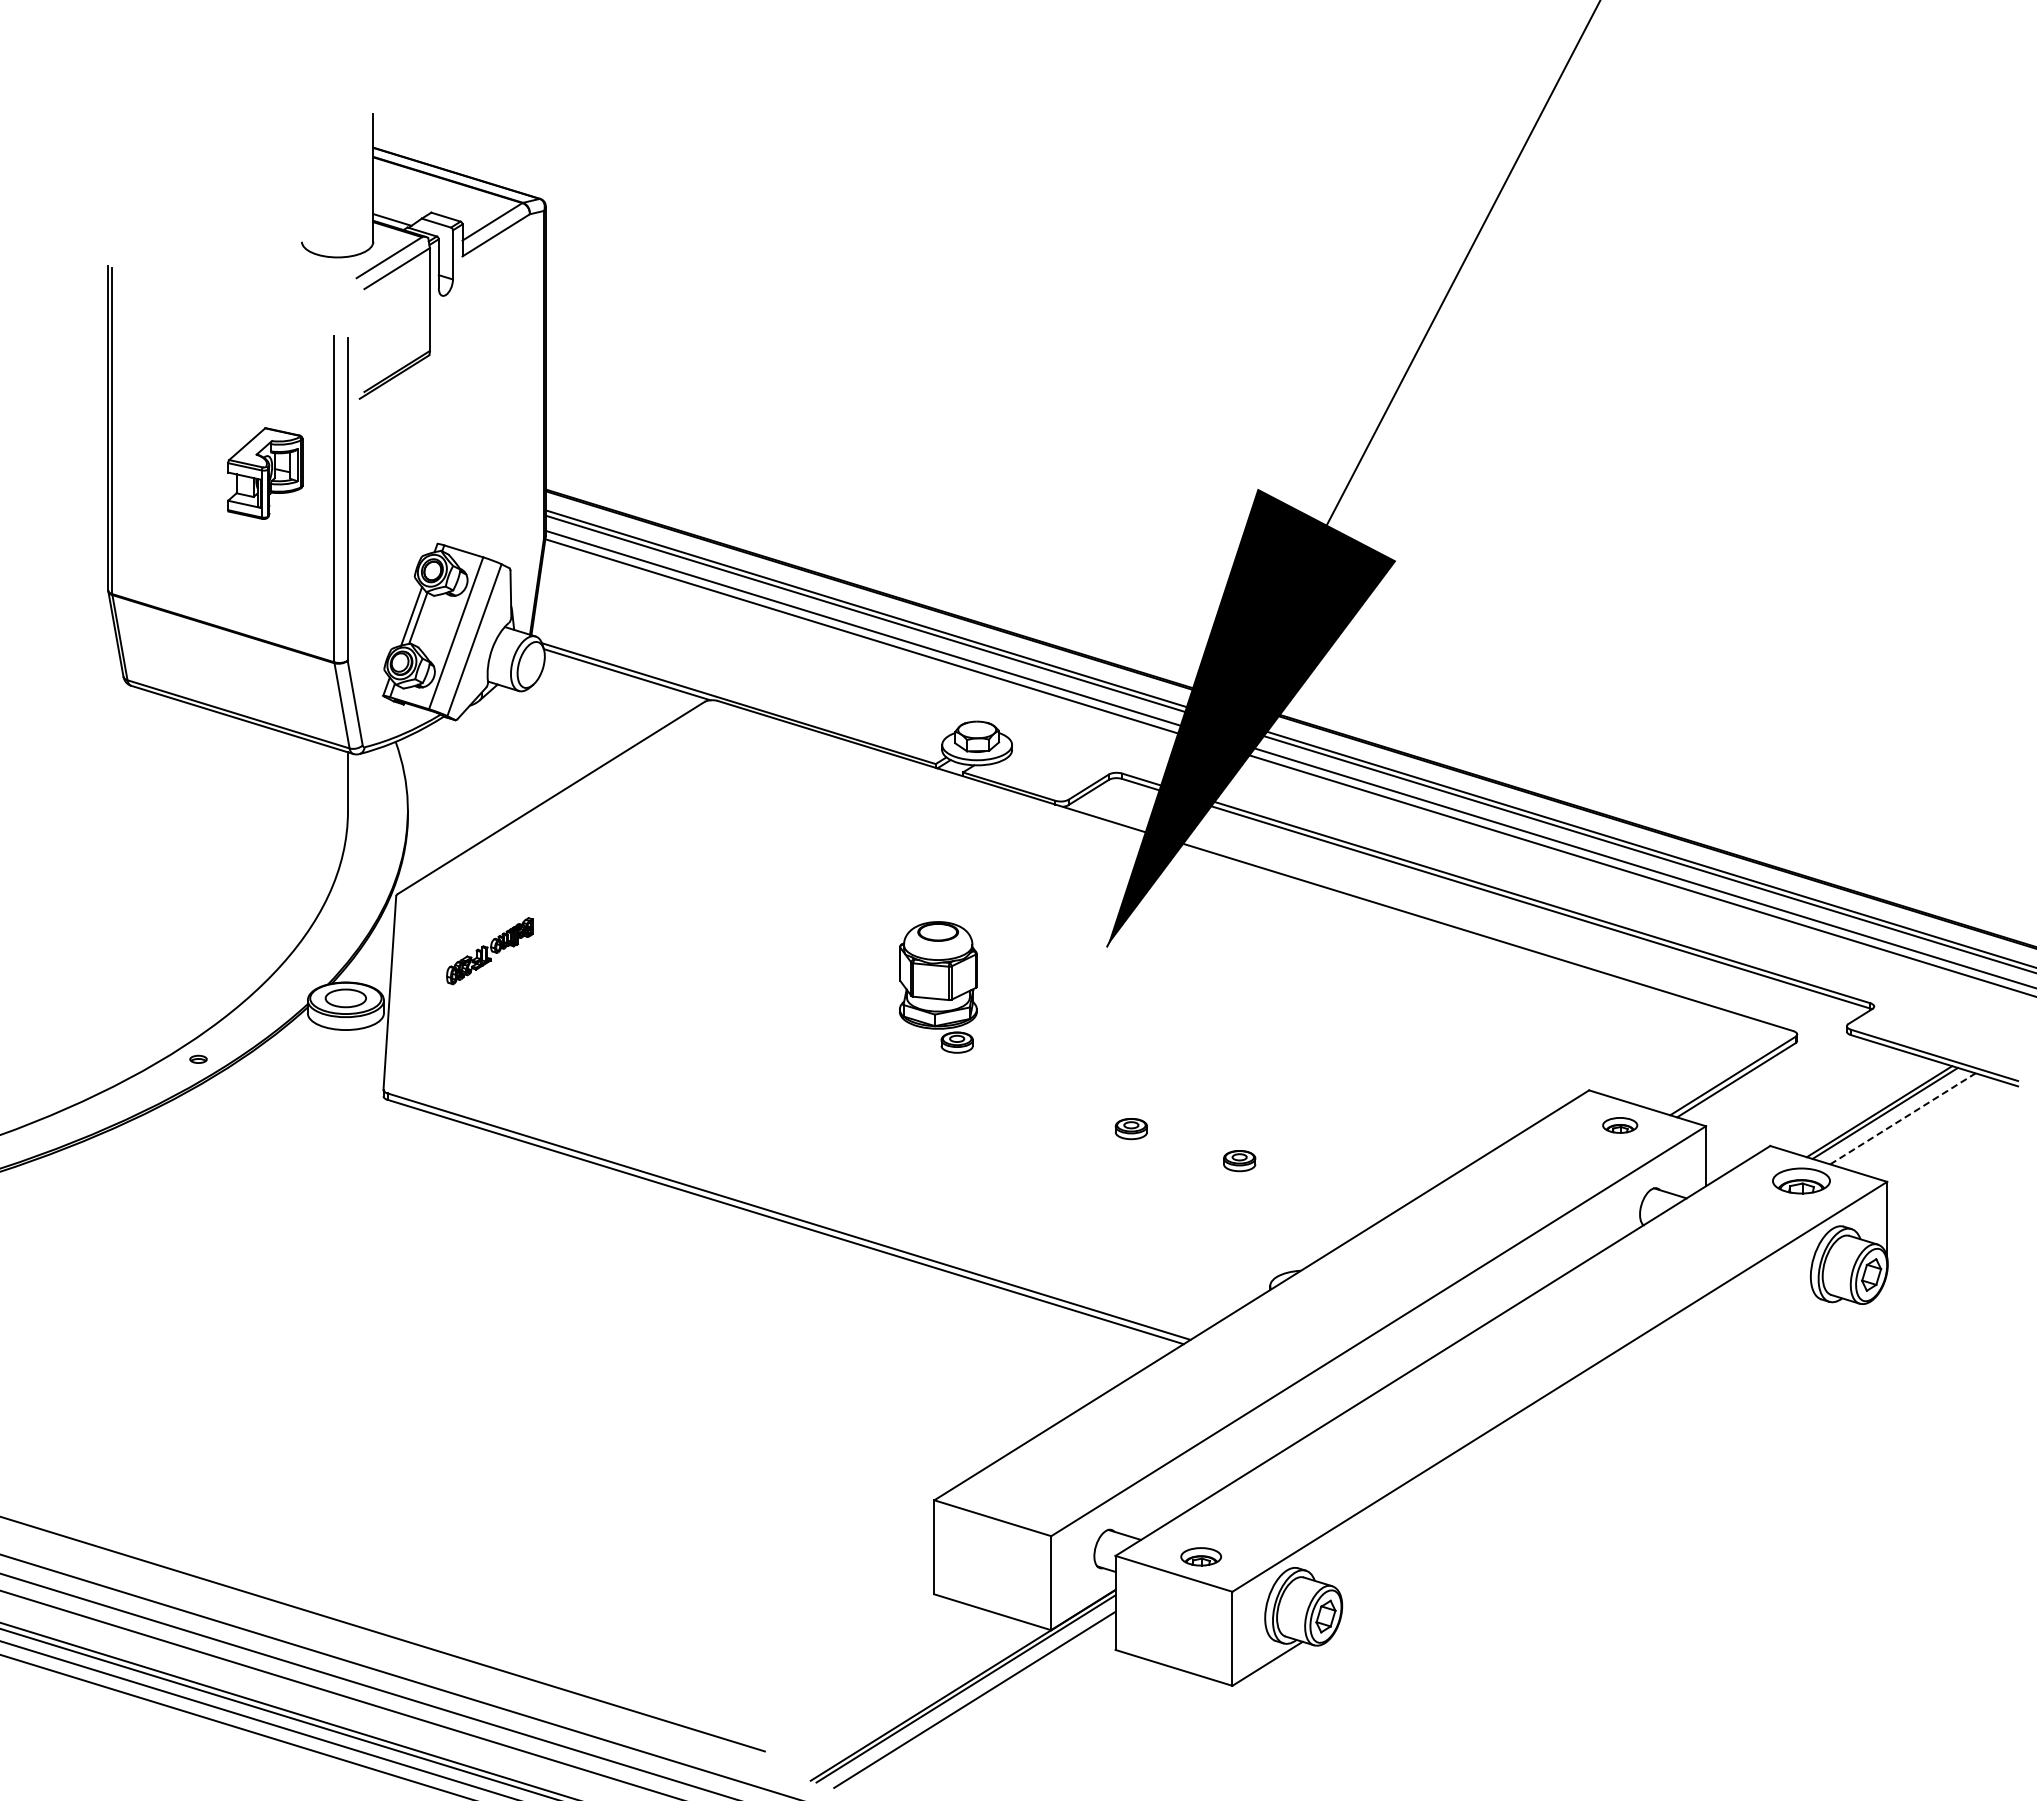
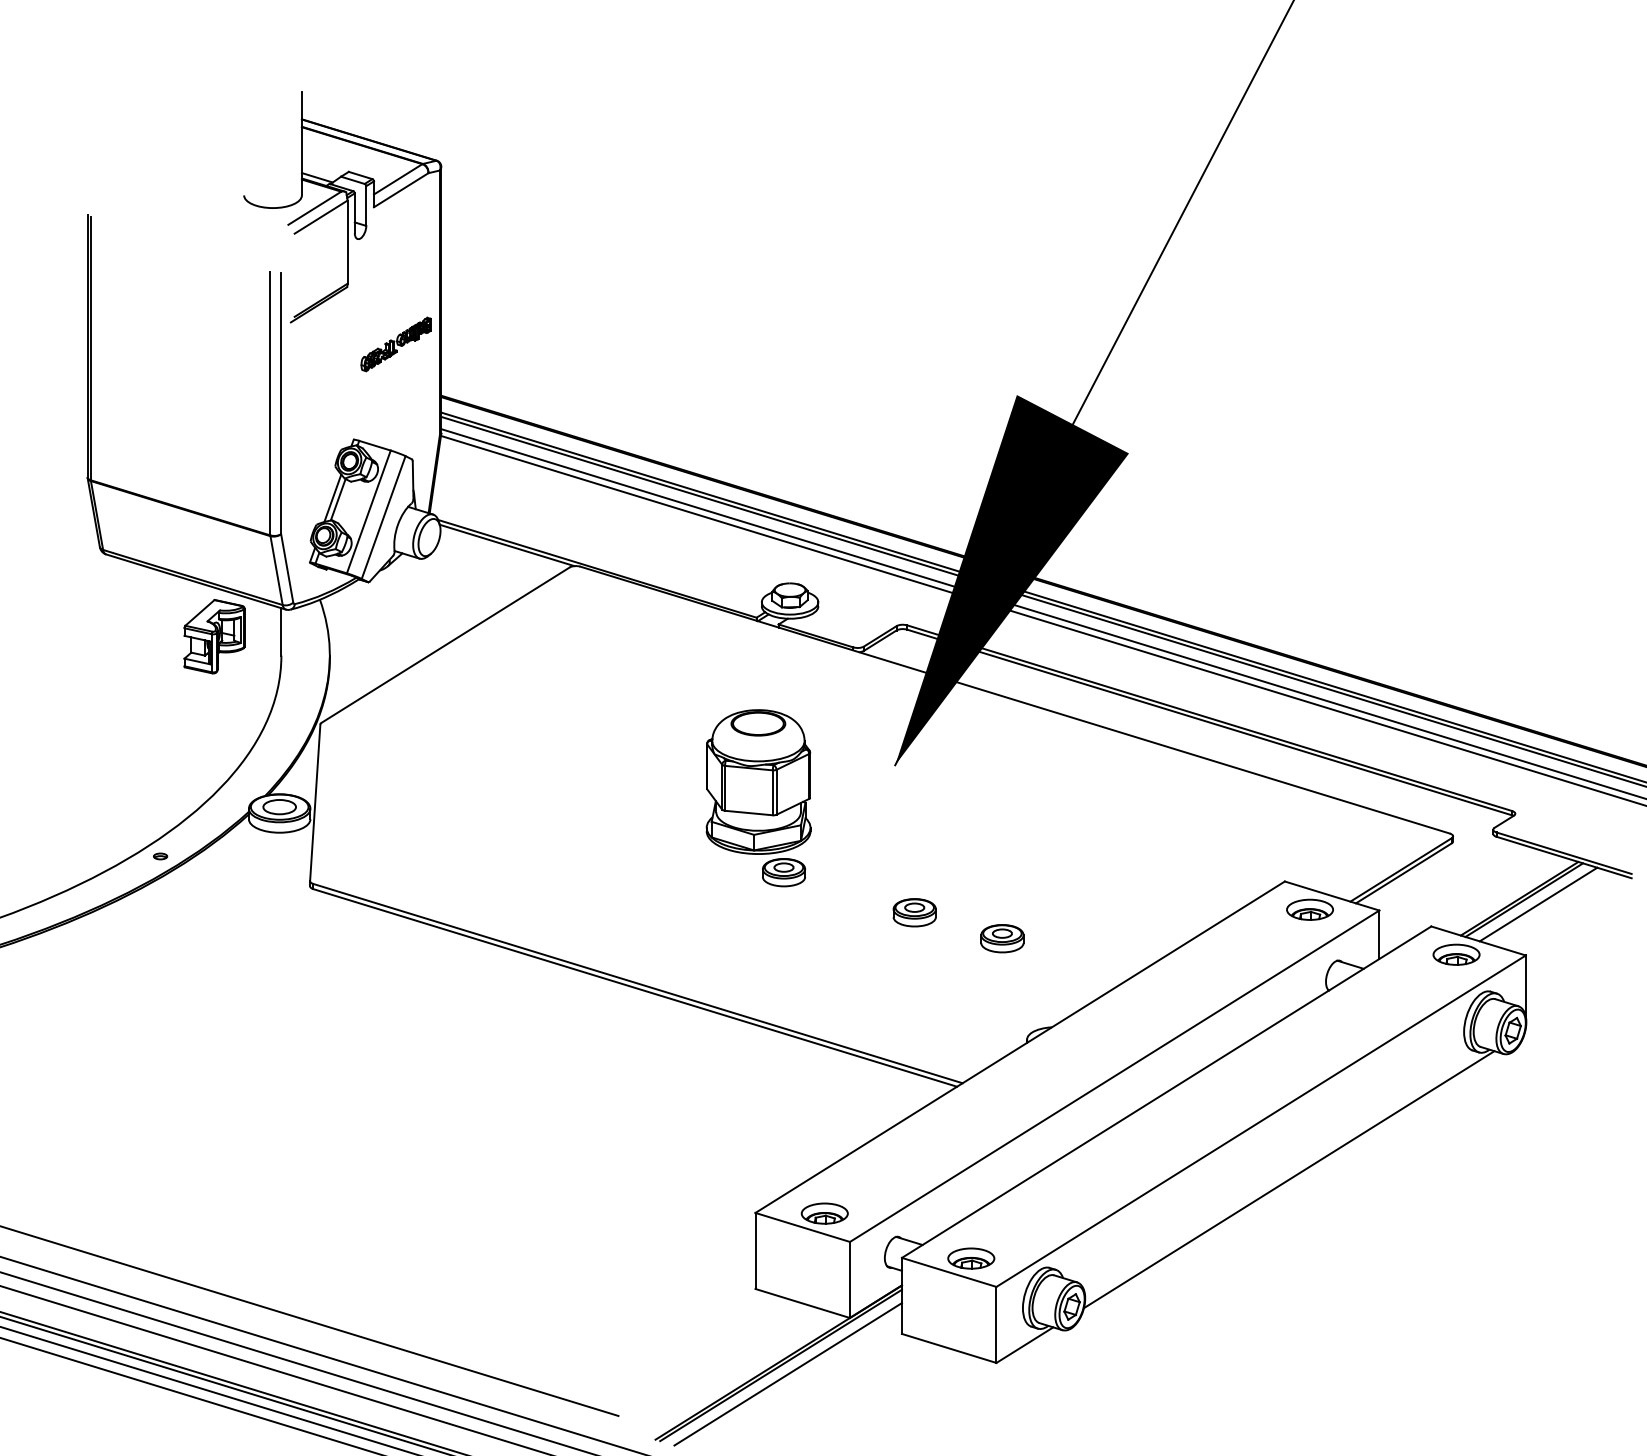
part: (265, 473) -> (214, 636), moved
part: (489, 951) -> (395, 344), moved
part: (938, 987) -> (758, 798), size x1.67
line: (1902, 1118) -> (1538, 904), dashed -> solid
part: (1619, 1125) -> (1309, 909), size x1.67
part: (1131, 1128) -> (914, 912), size x1.67
part: (1239, 1160) -> (1002, 938), size x1.67
line: (1594, 1459) -> (1289, 1179), added
part: (1019, 1500) -> (824, 1213), added
part: (1200, 1556) -> (970, 1258), size x1.43

